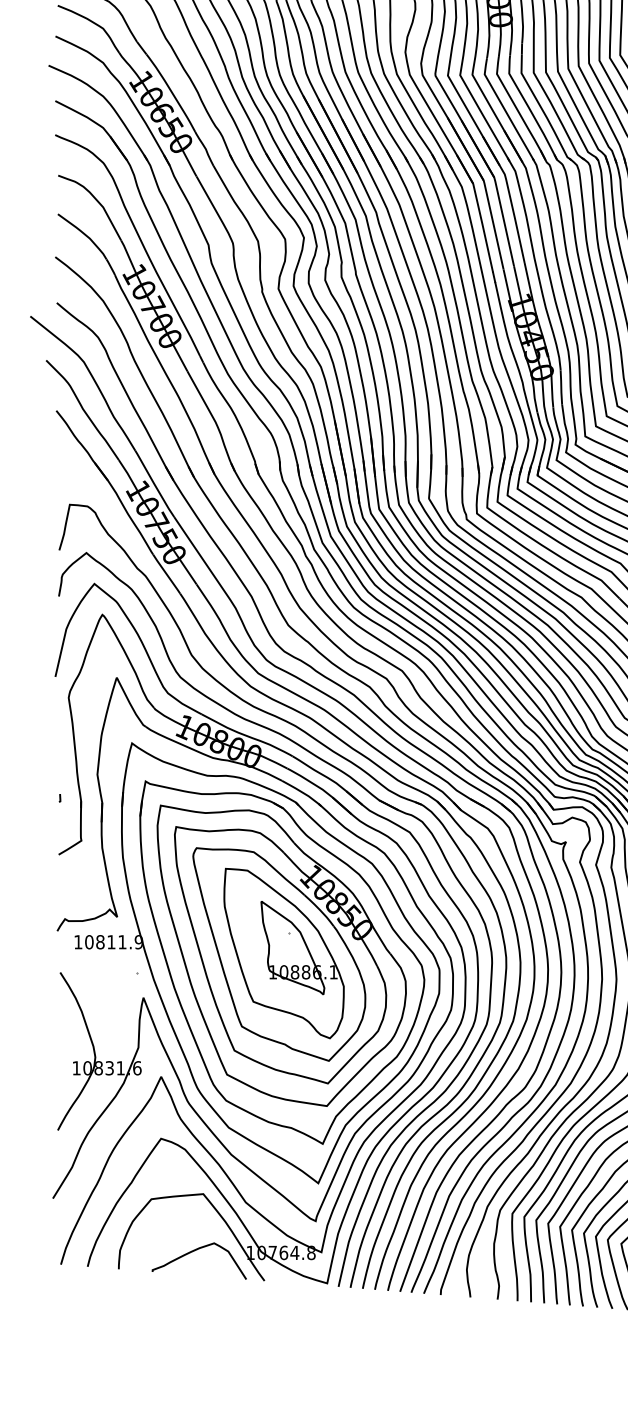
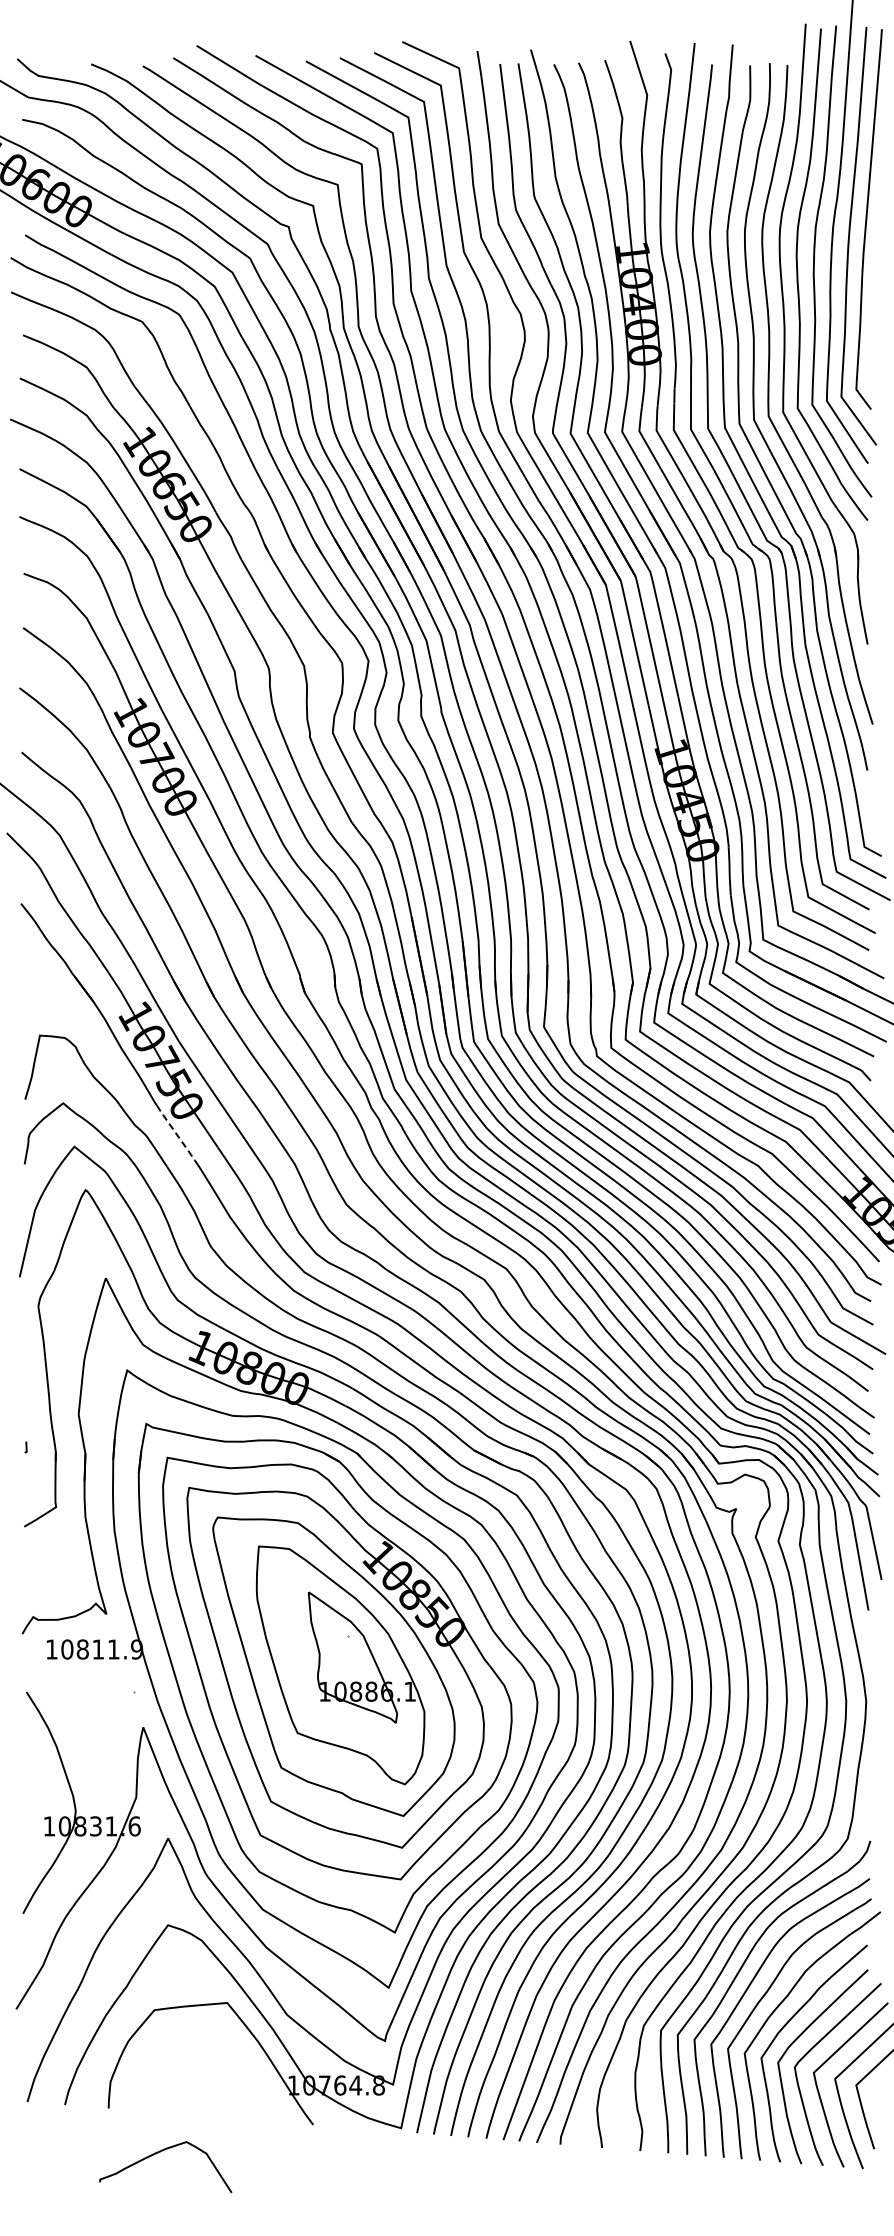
line: (166, 573) -> (175, 1132), solid -> dashed
curve: (194, 1251) -> (158, 2153), moved

